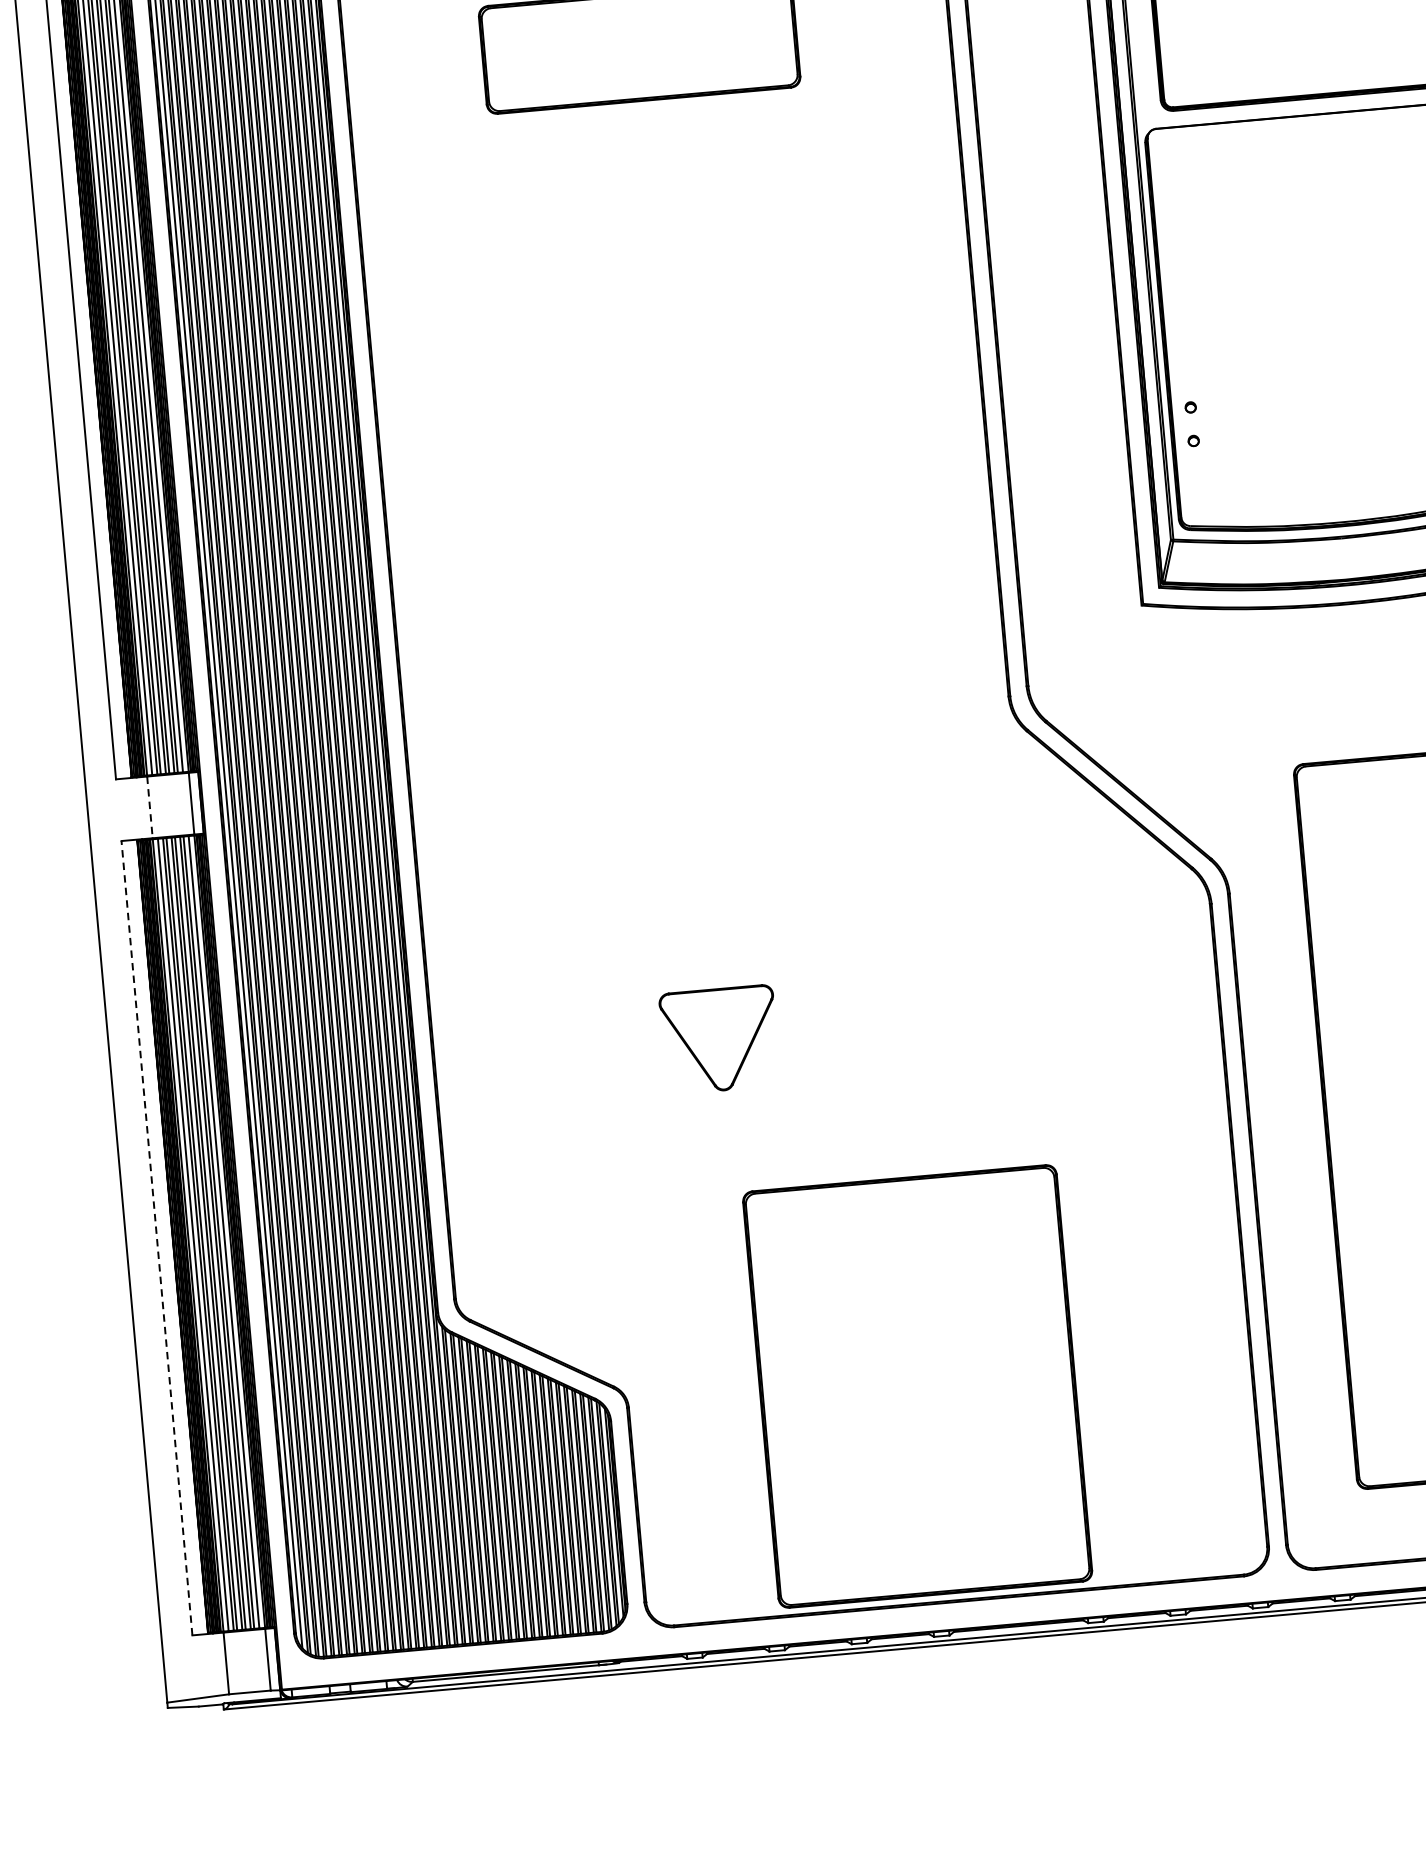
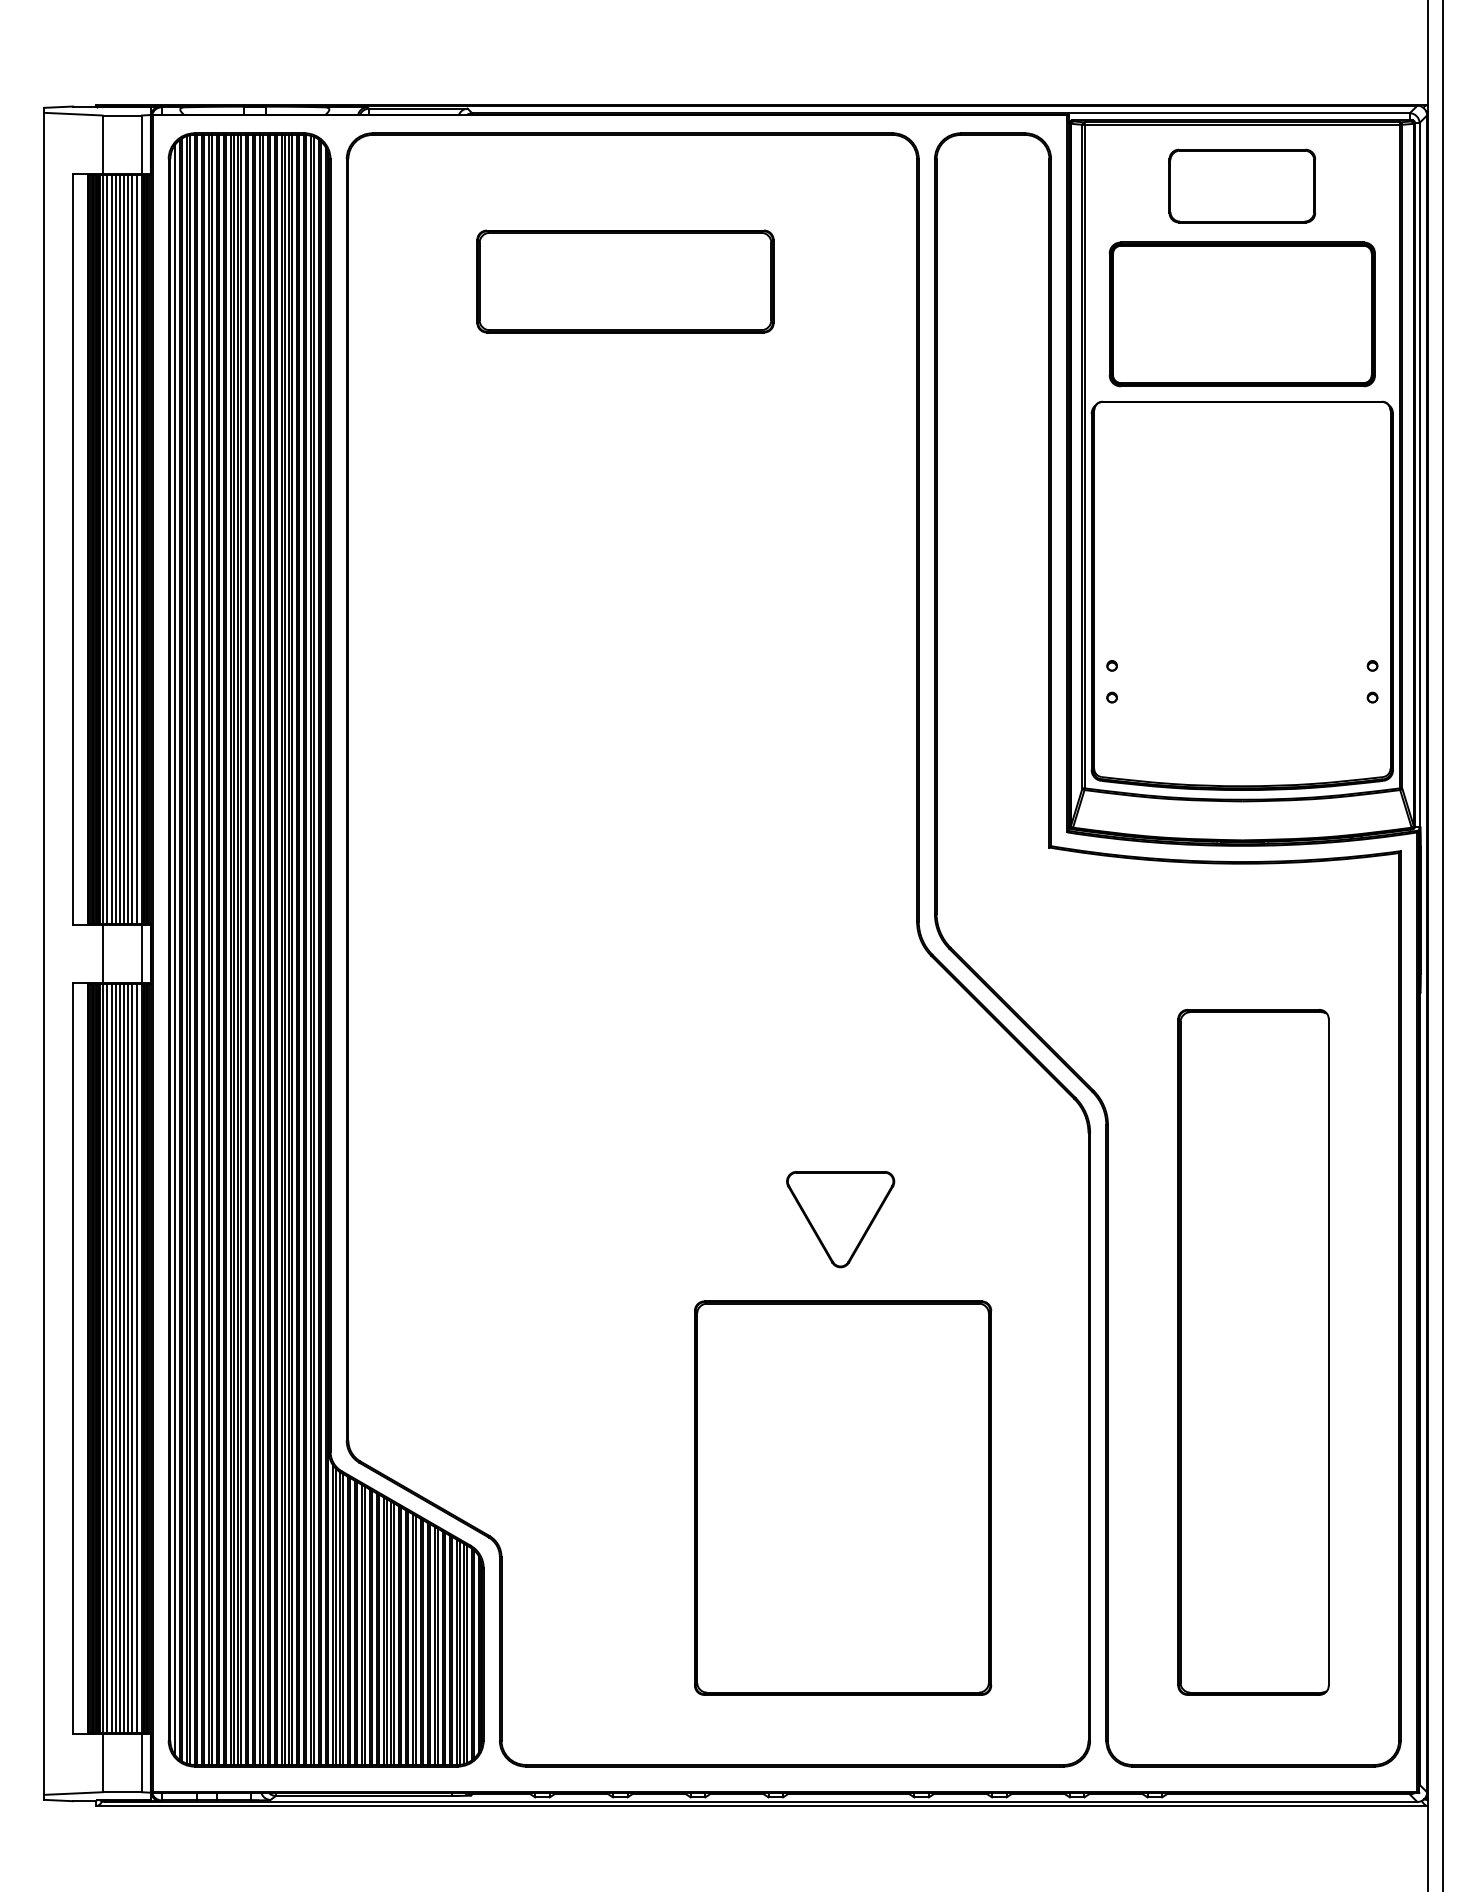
line: (149, 808) -> (102, 954), dashed -> solid
part: (719, 1039) -> (840, 1219), moved
line: (157, 1237) -> (73, 1357), dashed -> solid
part: (918, 1385) -> (843, 1497), moved

